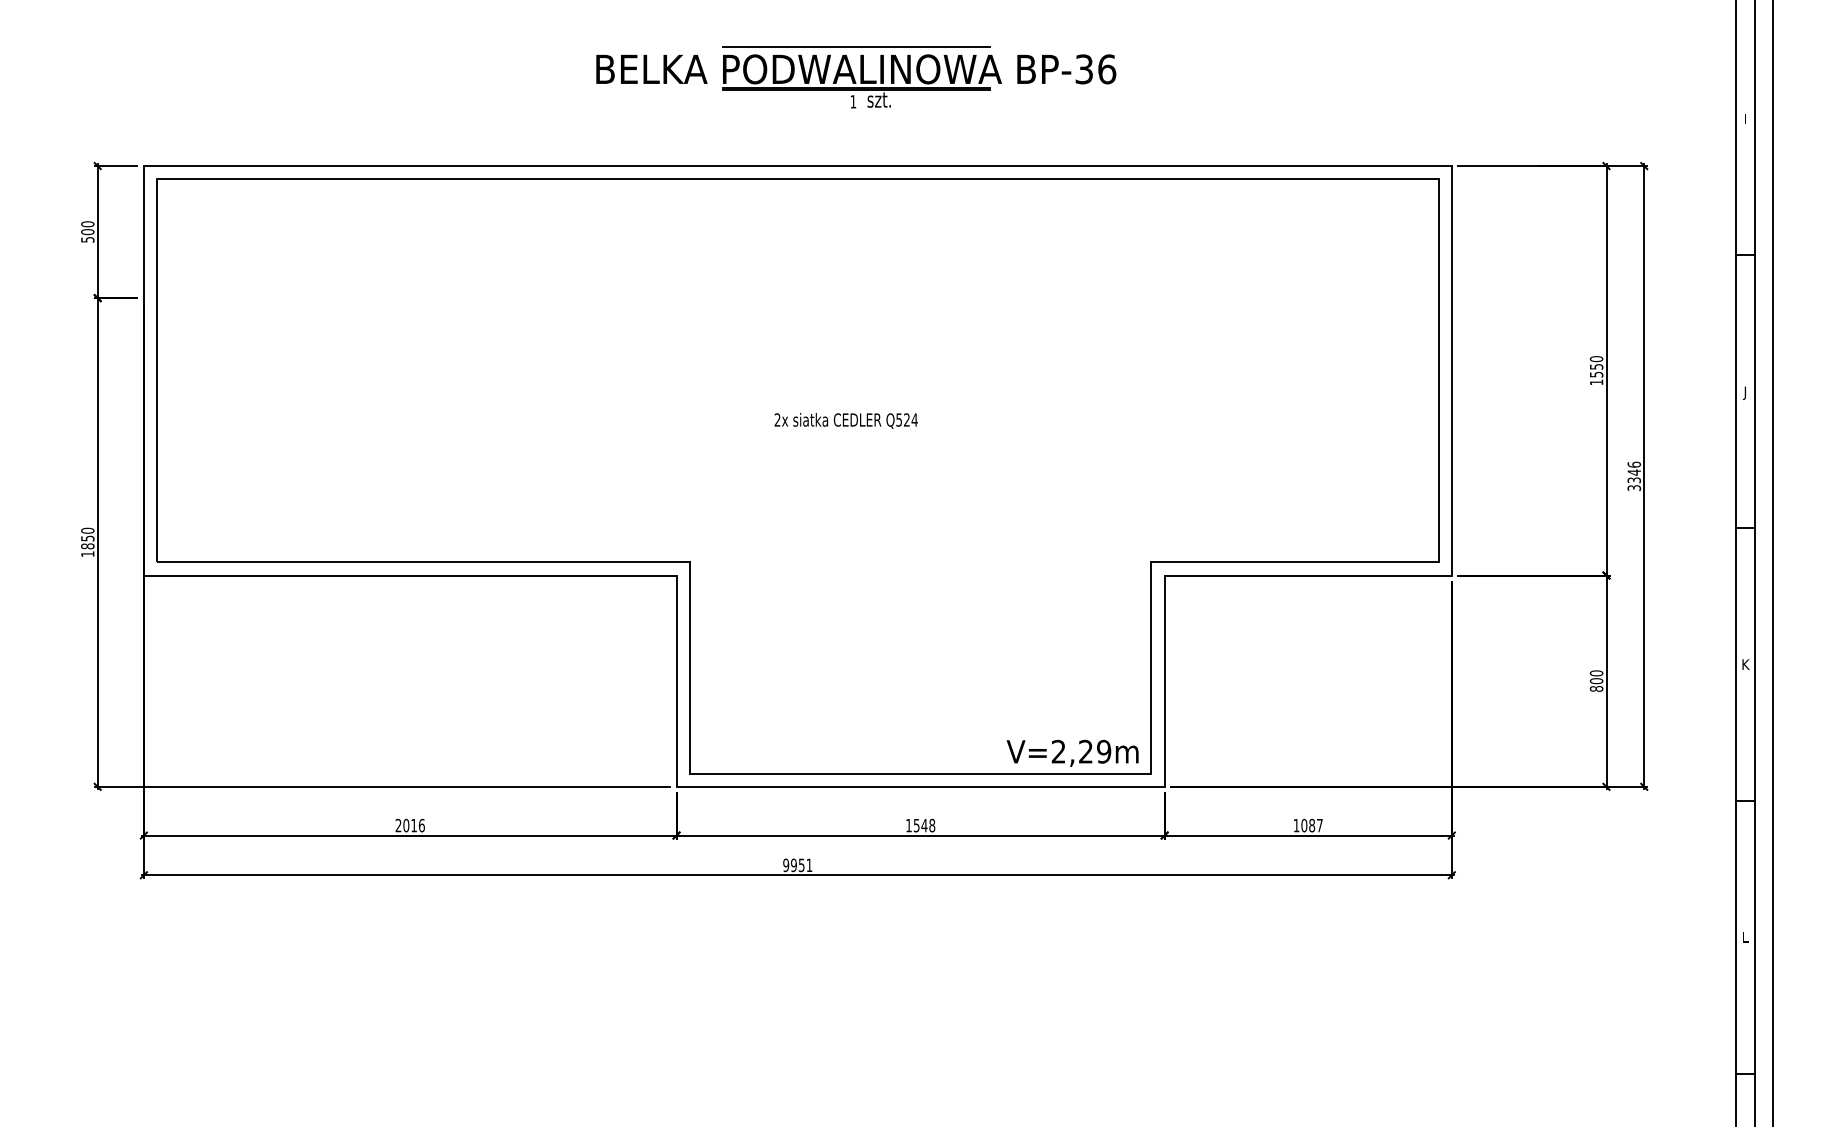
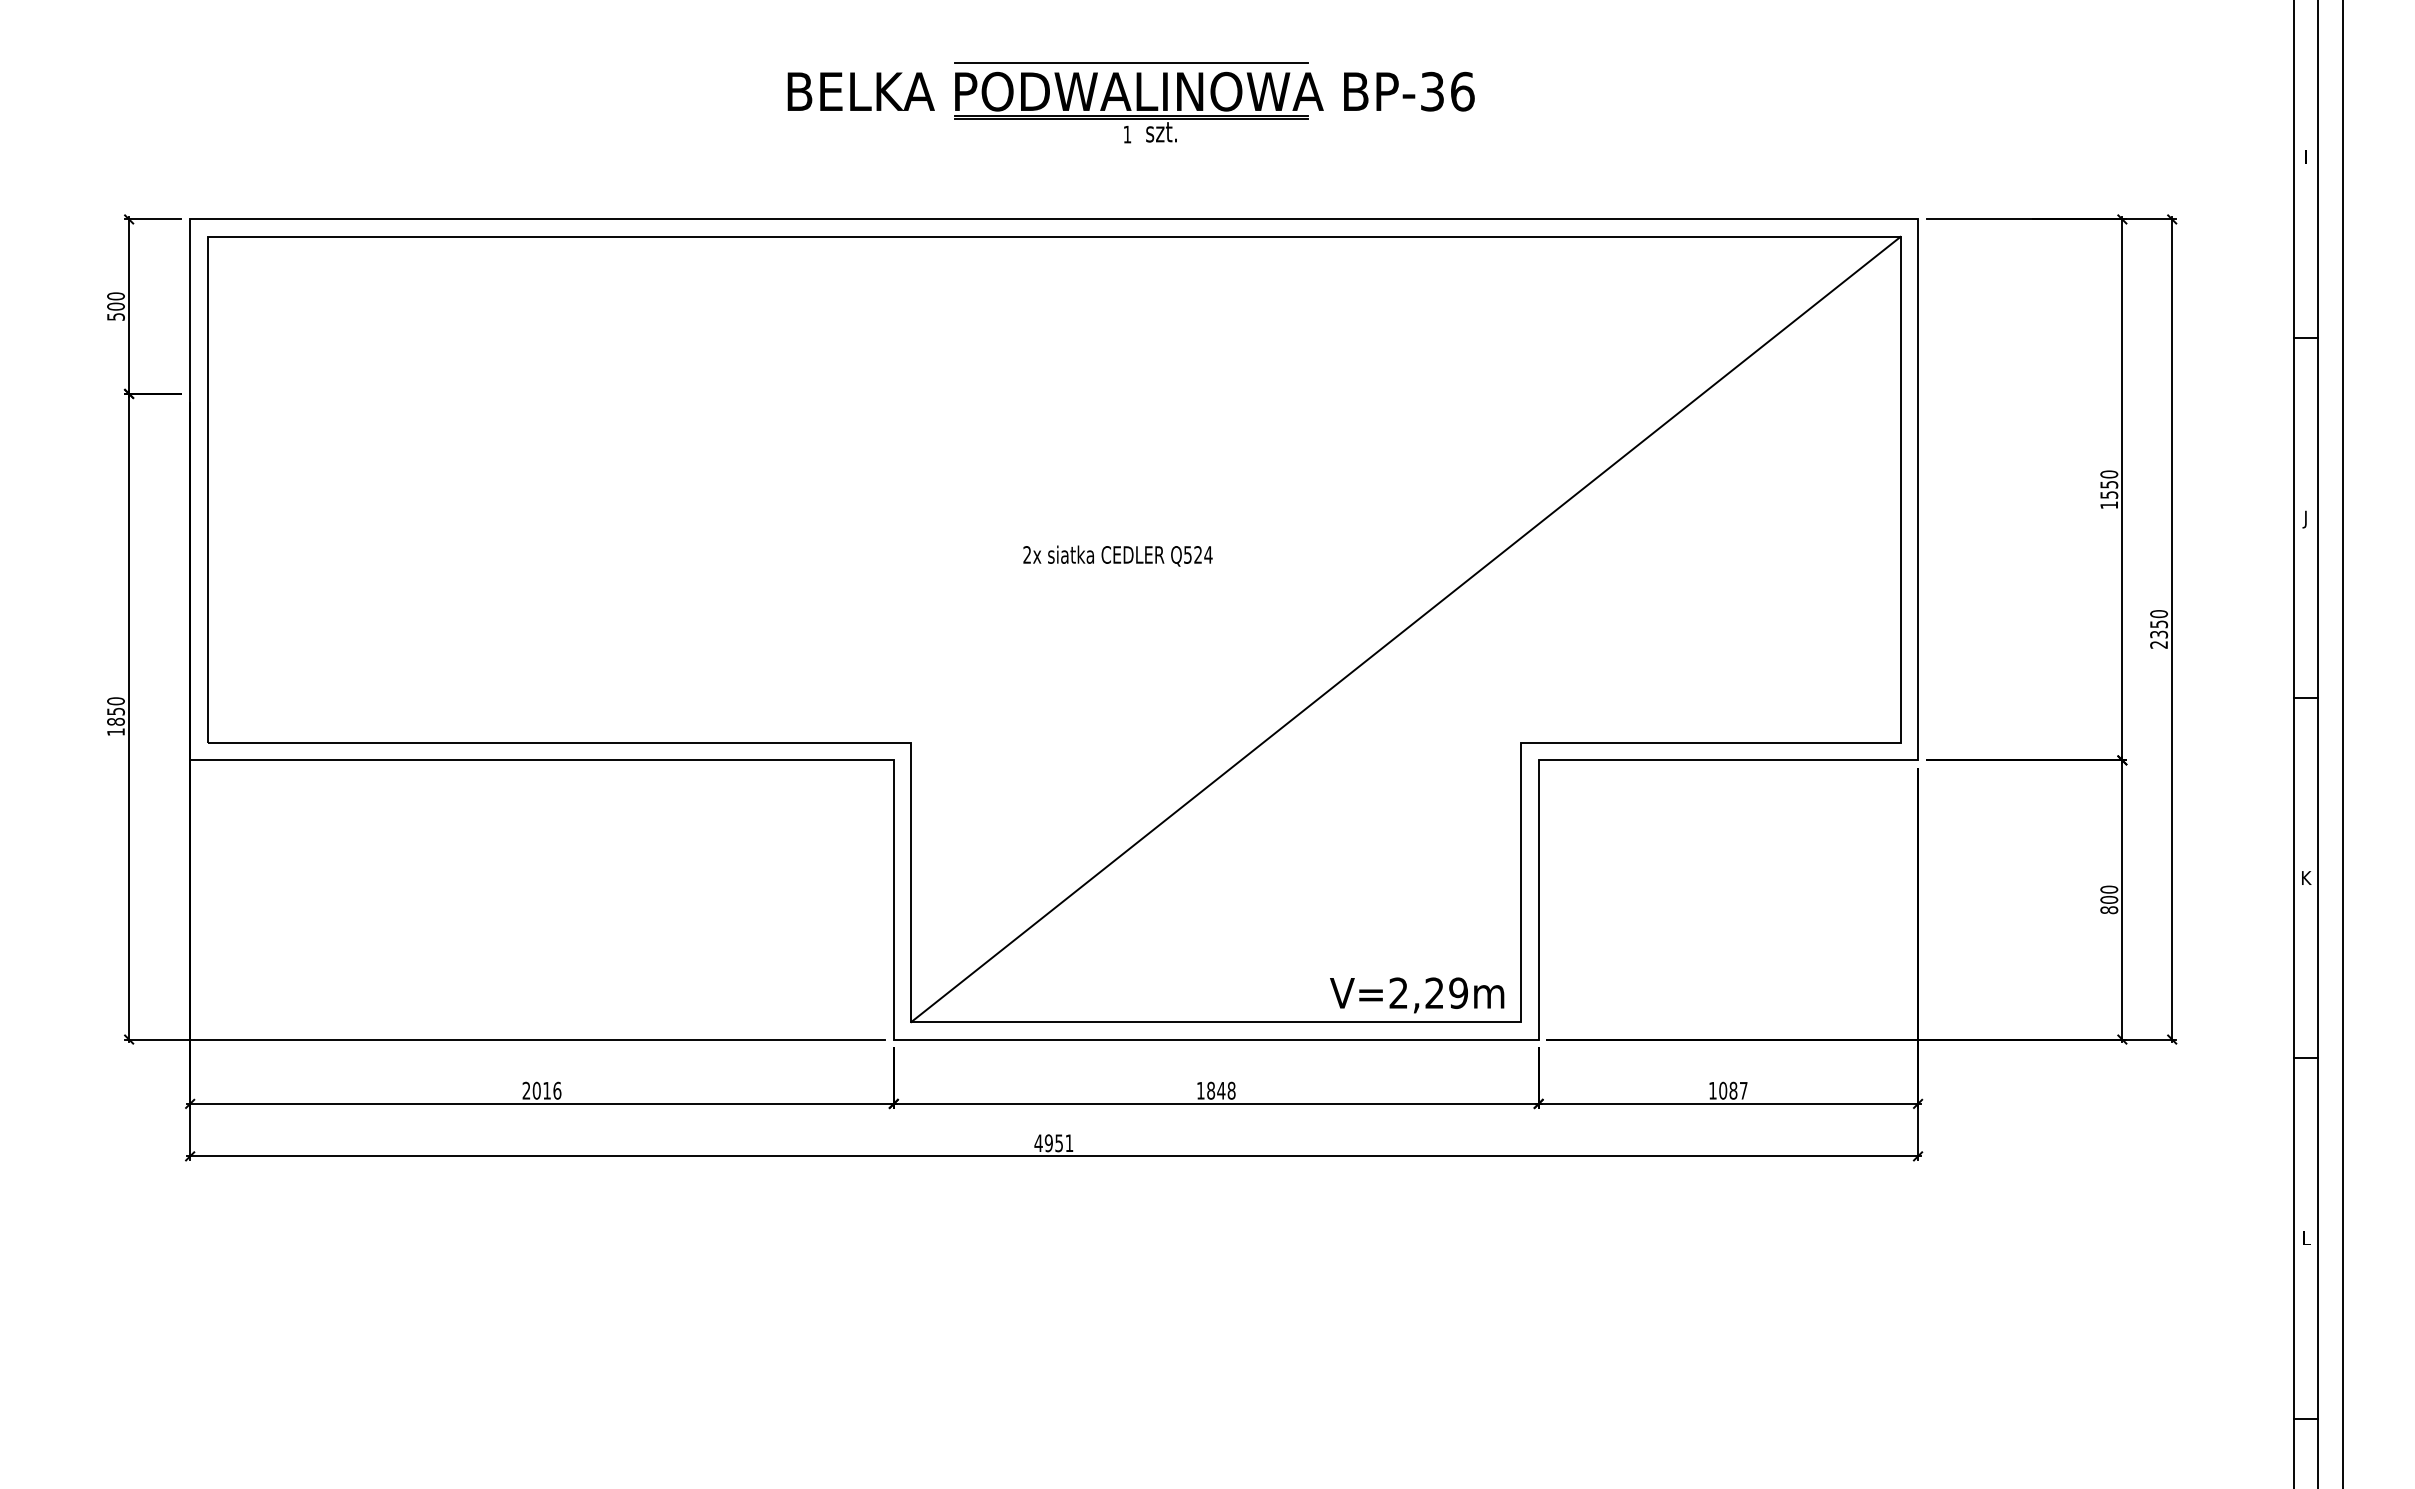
text: (1634, 475) -> (2159, 628), 3346 -> 2350
line: (1063, 476) -> (1405, 629), added
text: (916, 825) -> (1210, 1090), 1548 -> 1848
text: (786, 865) -> (1039, 1143), 9951 -> 4951

